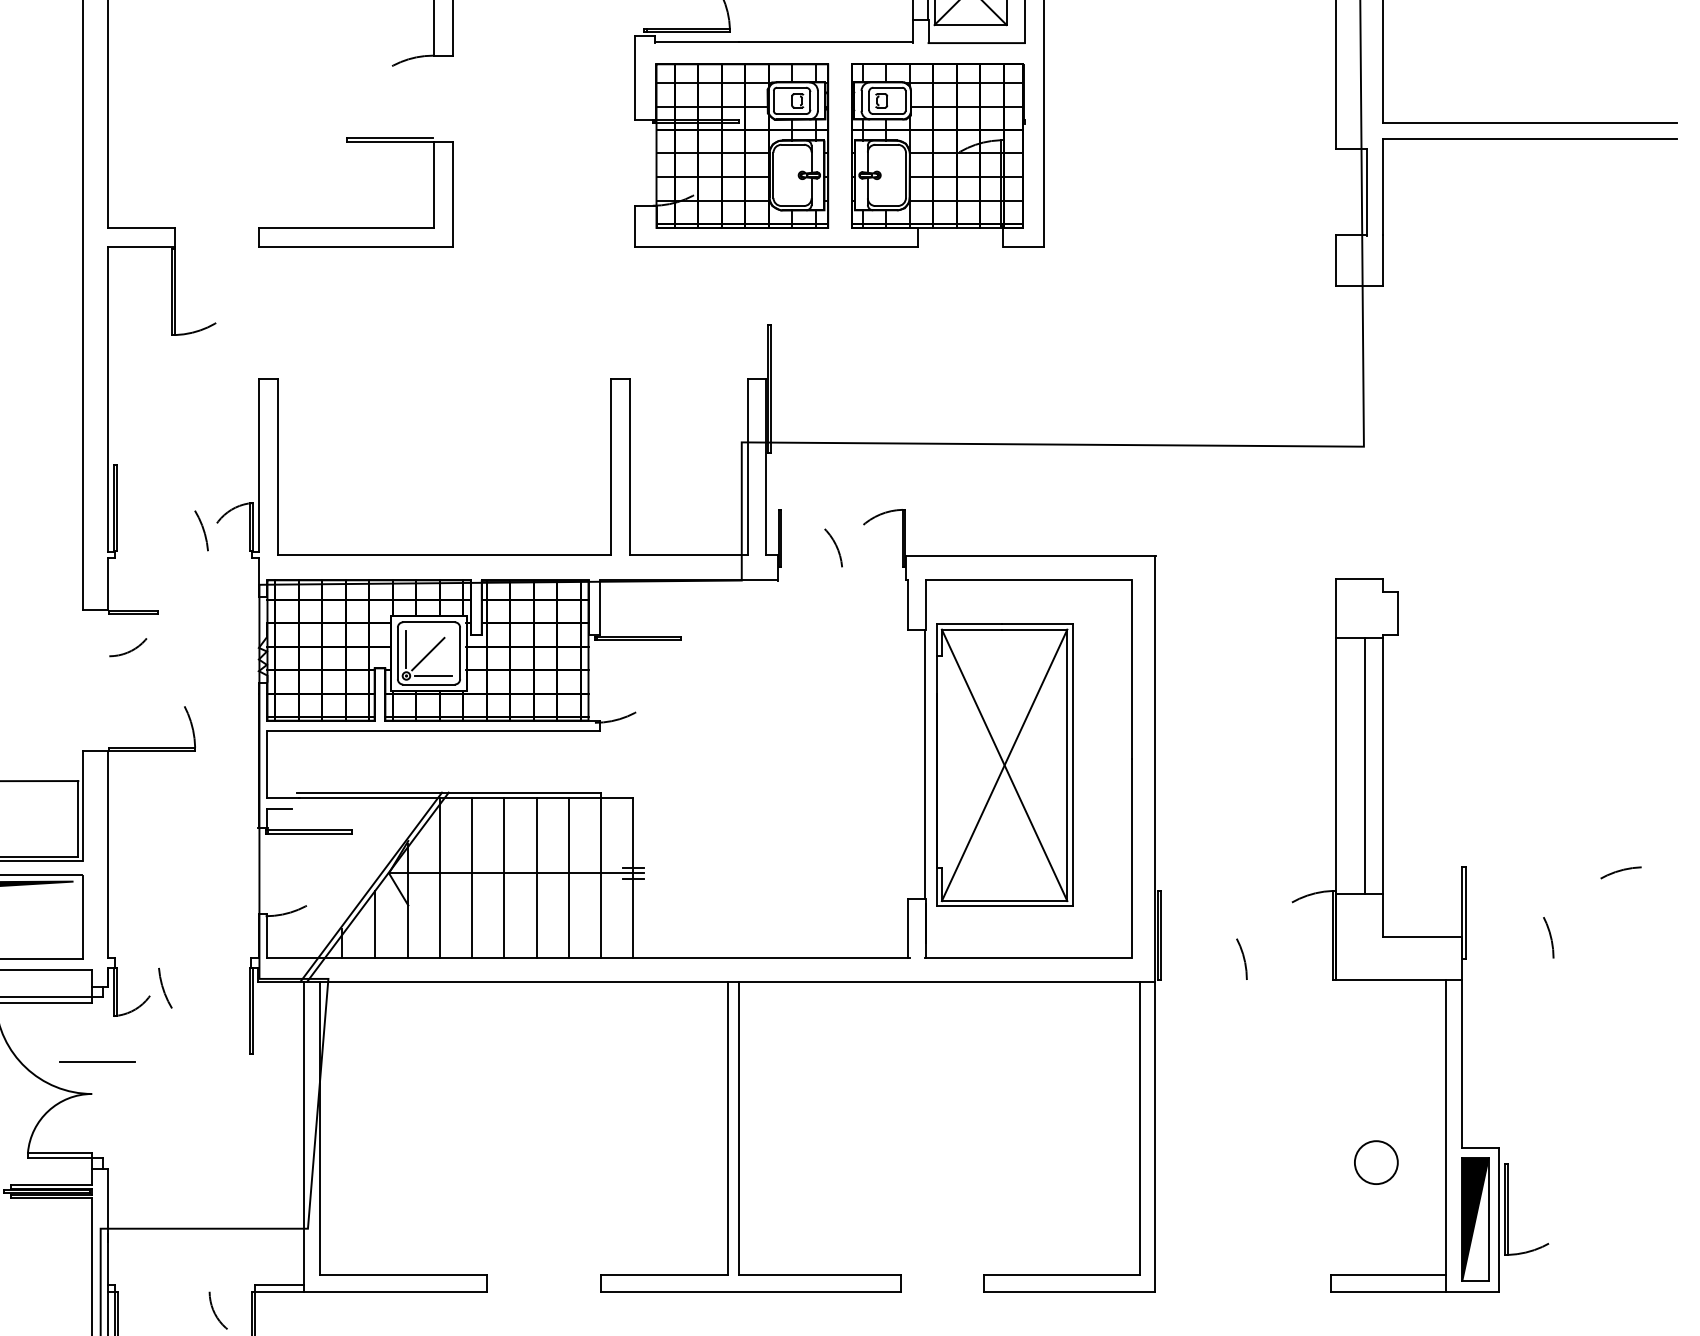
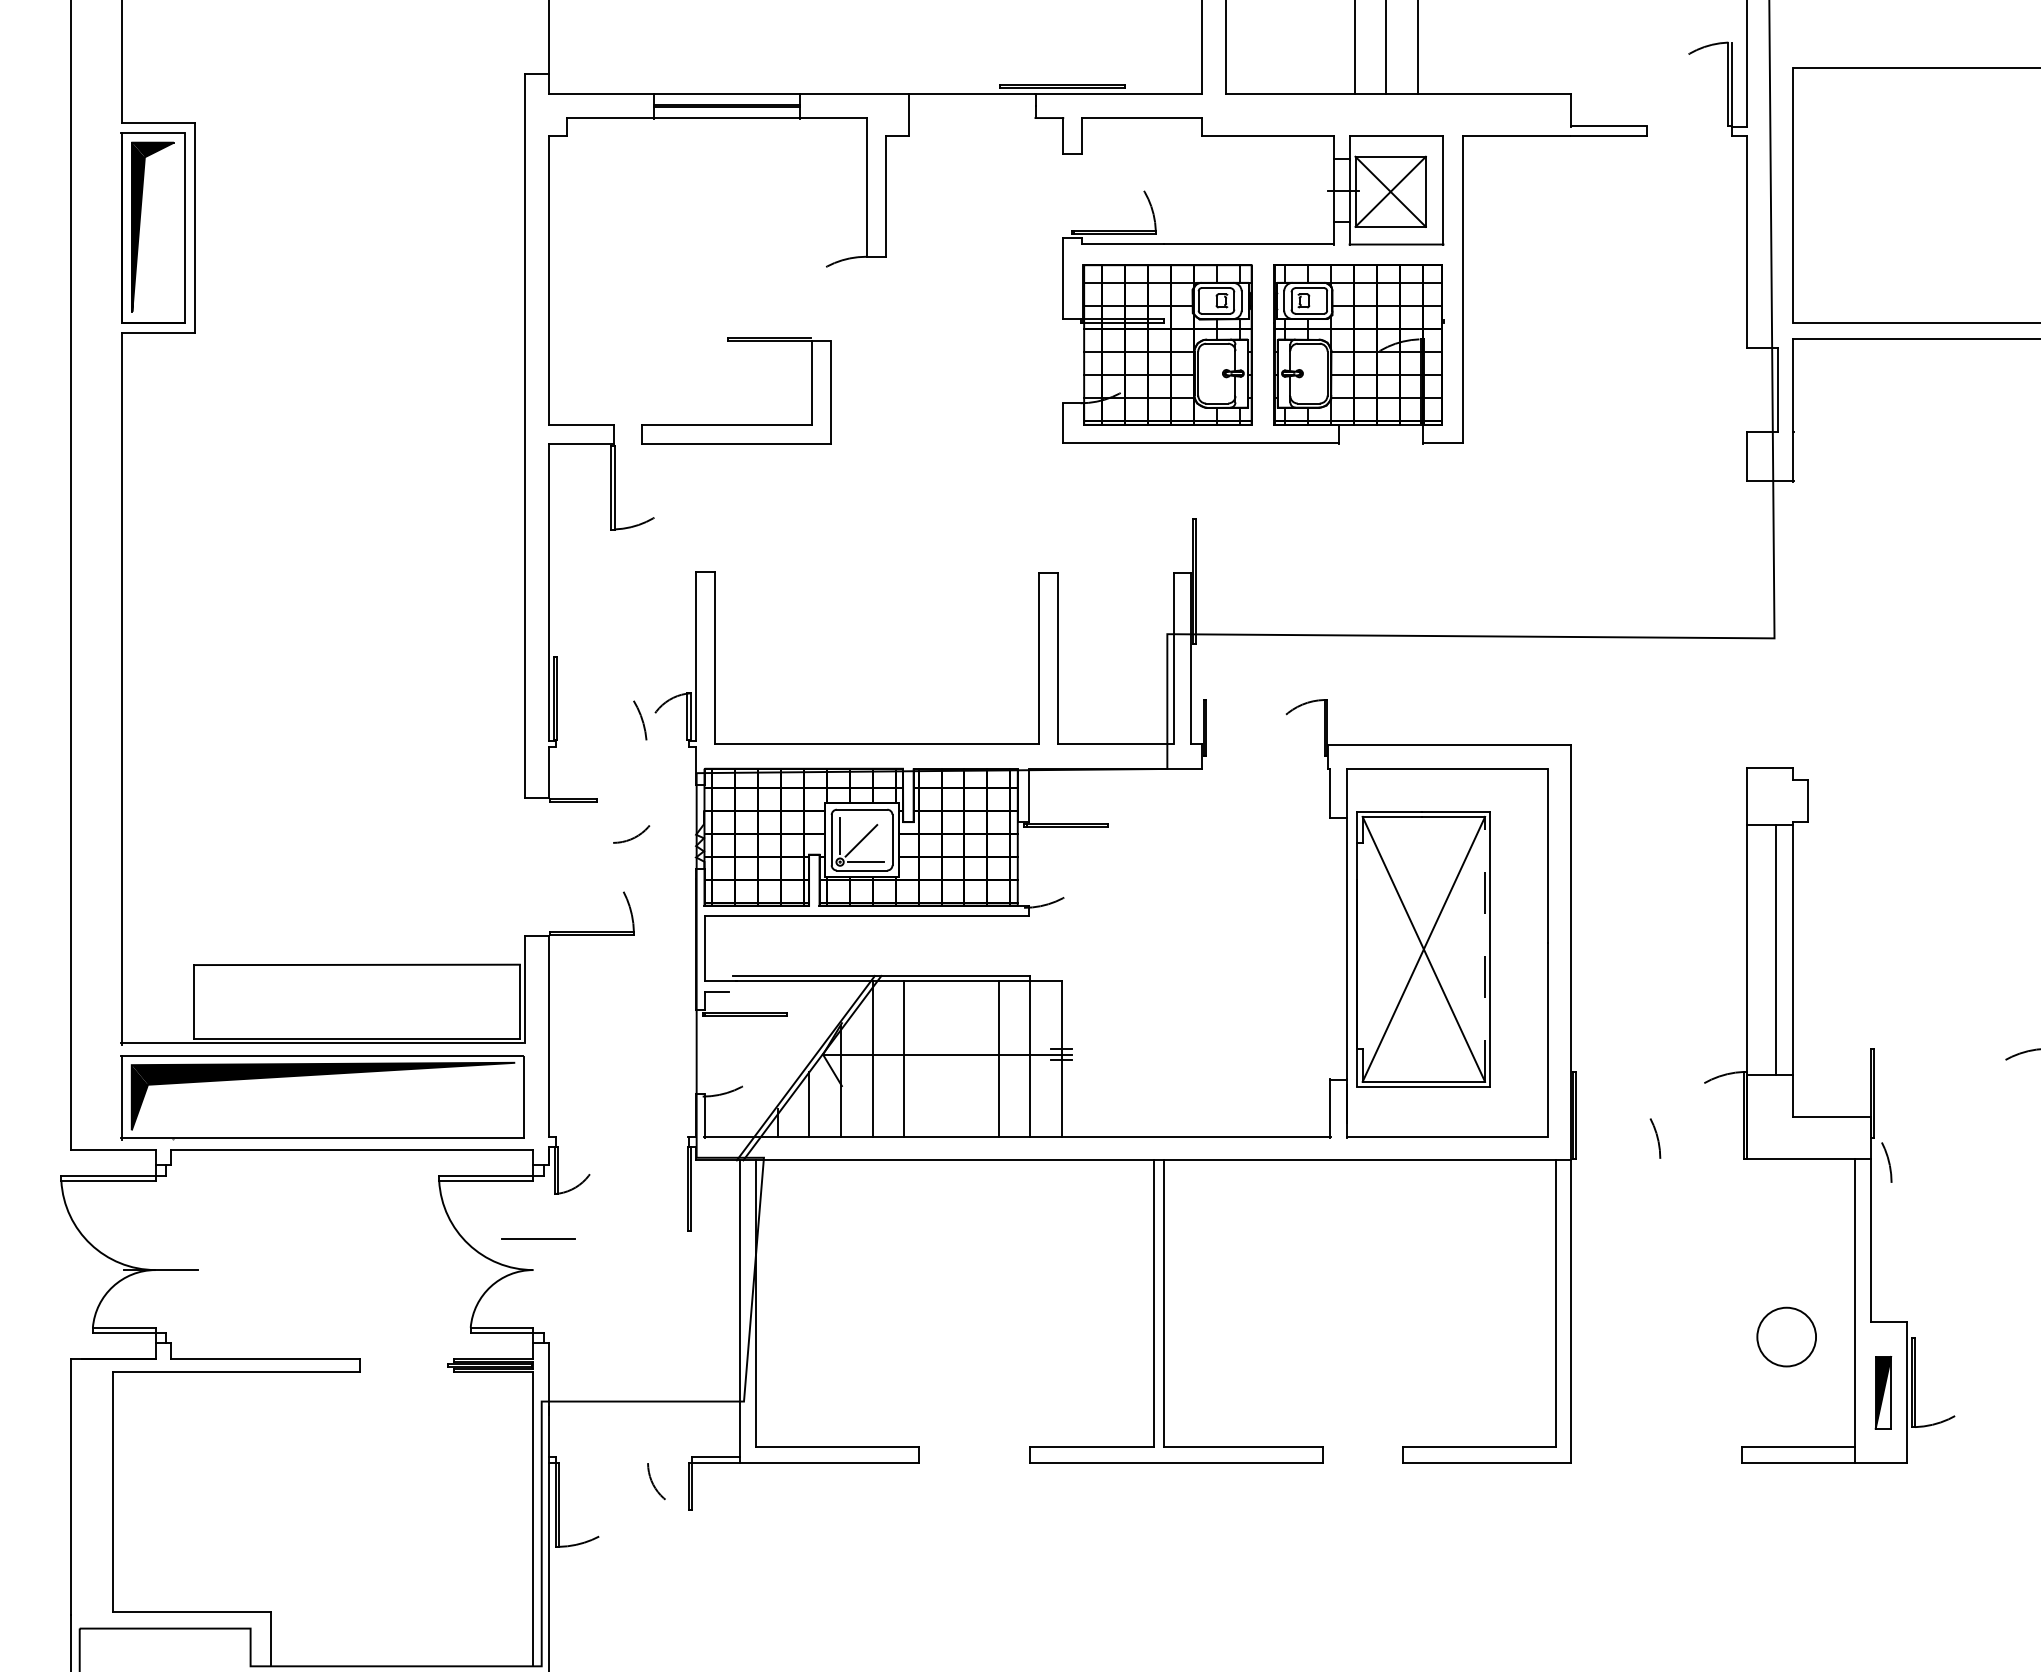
part: (356, 227) -> (736, 424), moved
arc: (835, 546) -> (1258, 735), removed
arc: (129, 650) -> (632, 837), moved
line: (1067, 764) -> (1485, 948), solid -> dashed
line: (504, 878) -> (935, 1059), removed
line: (536, 878) -> (967, 1059), removed
arc: (1550, 937) -> (1888, 1162), moved
arc: (163, 987) -> (603, 1166), removed
circle: (1376, 1162) -> (1786, 1336), size x1.4
part: (1475, 1219) -> (1883, 1392), size x0.6

